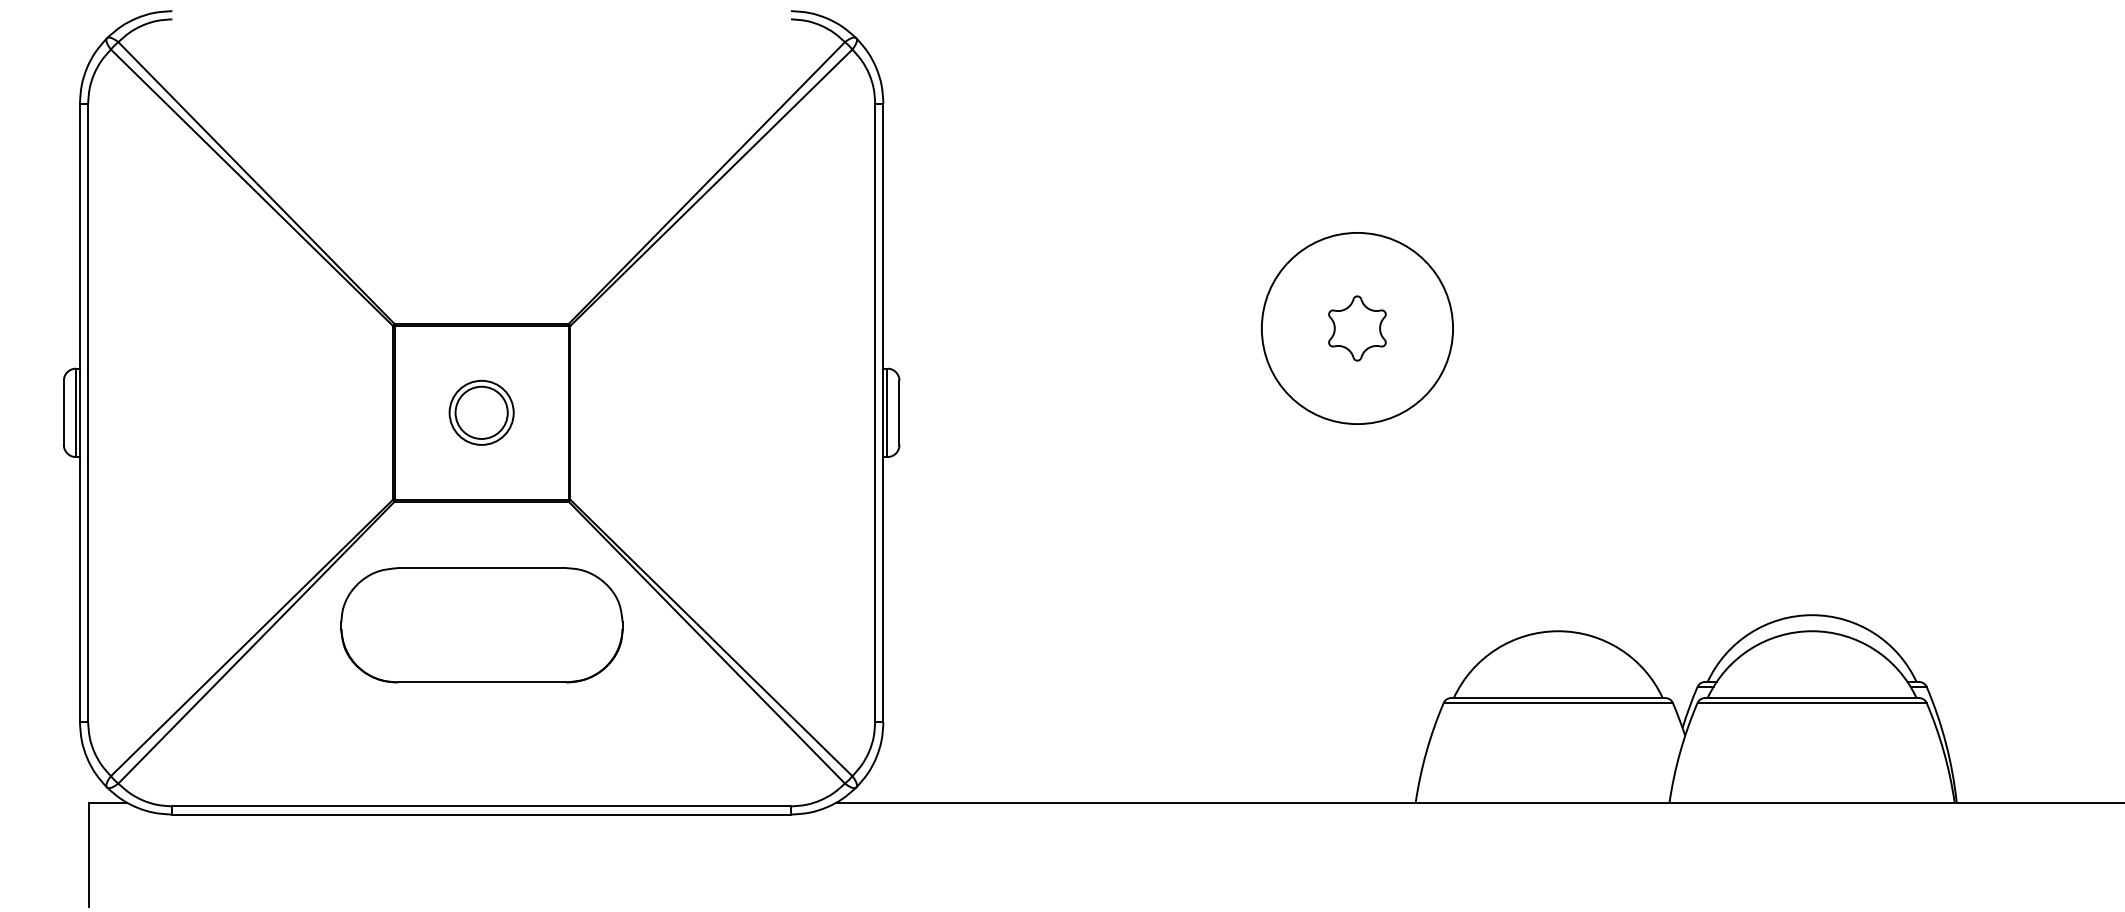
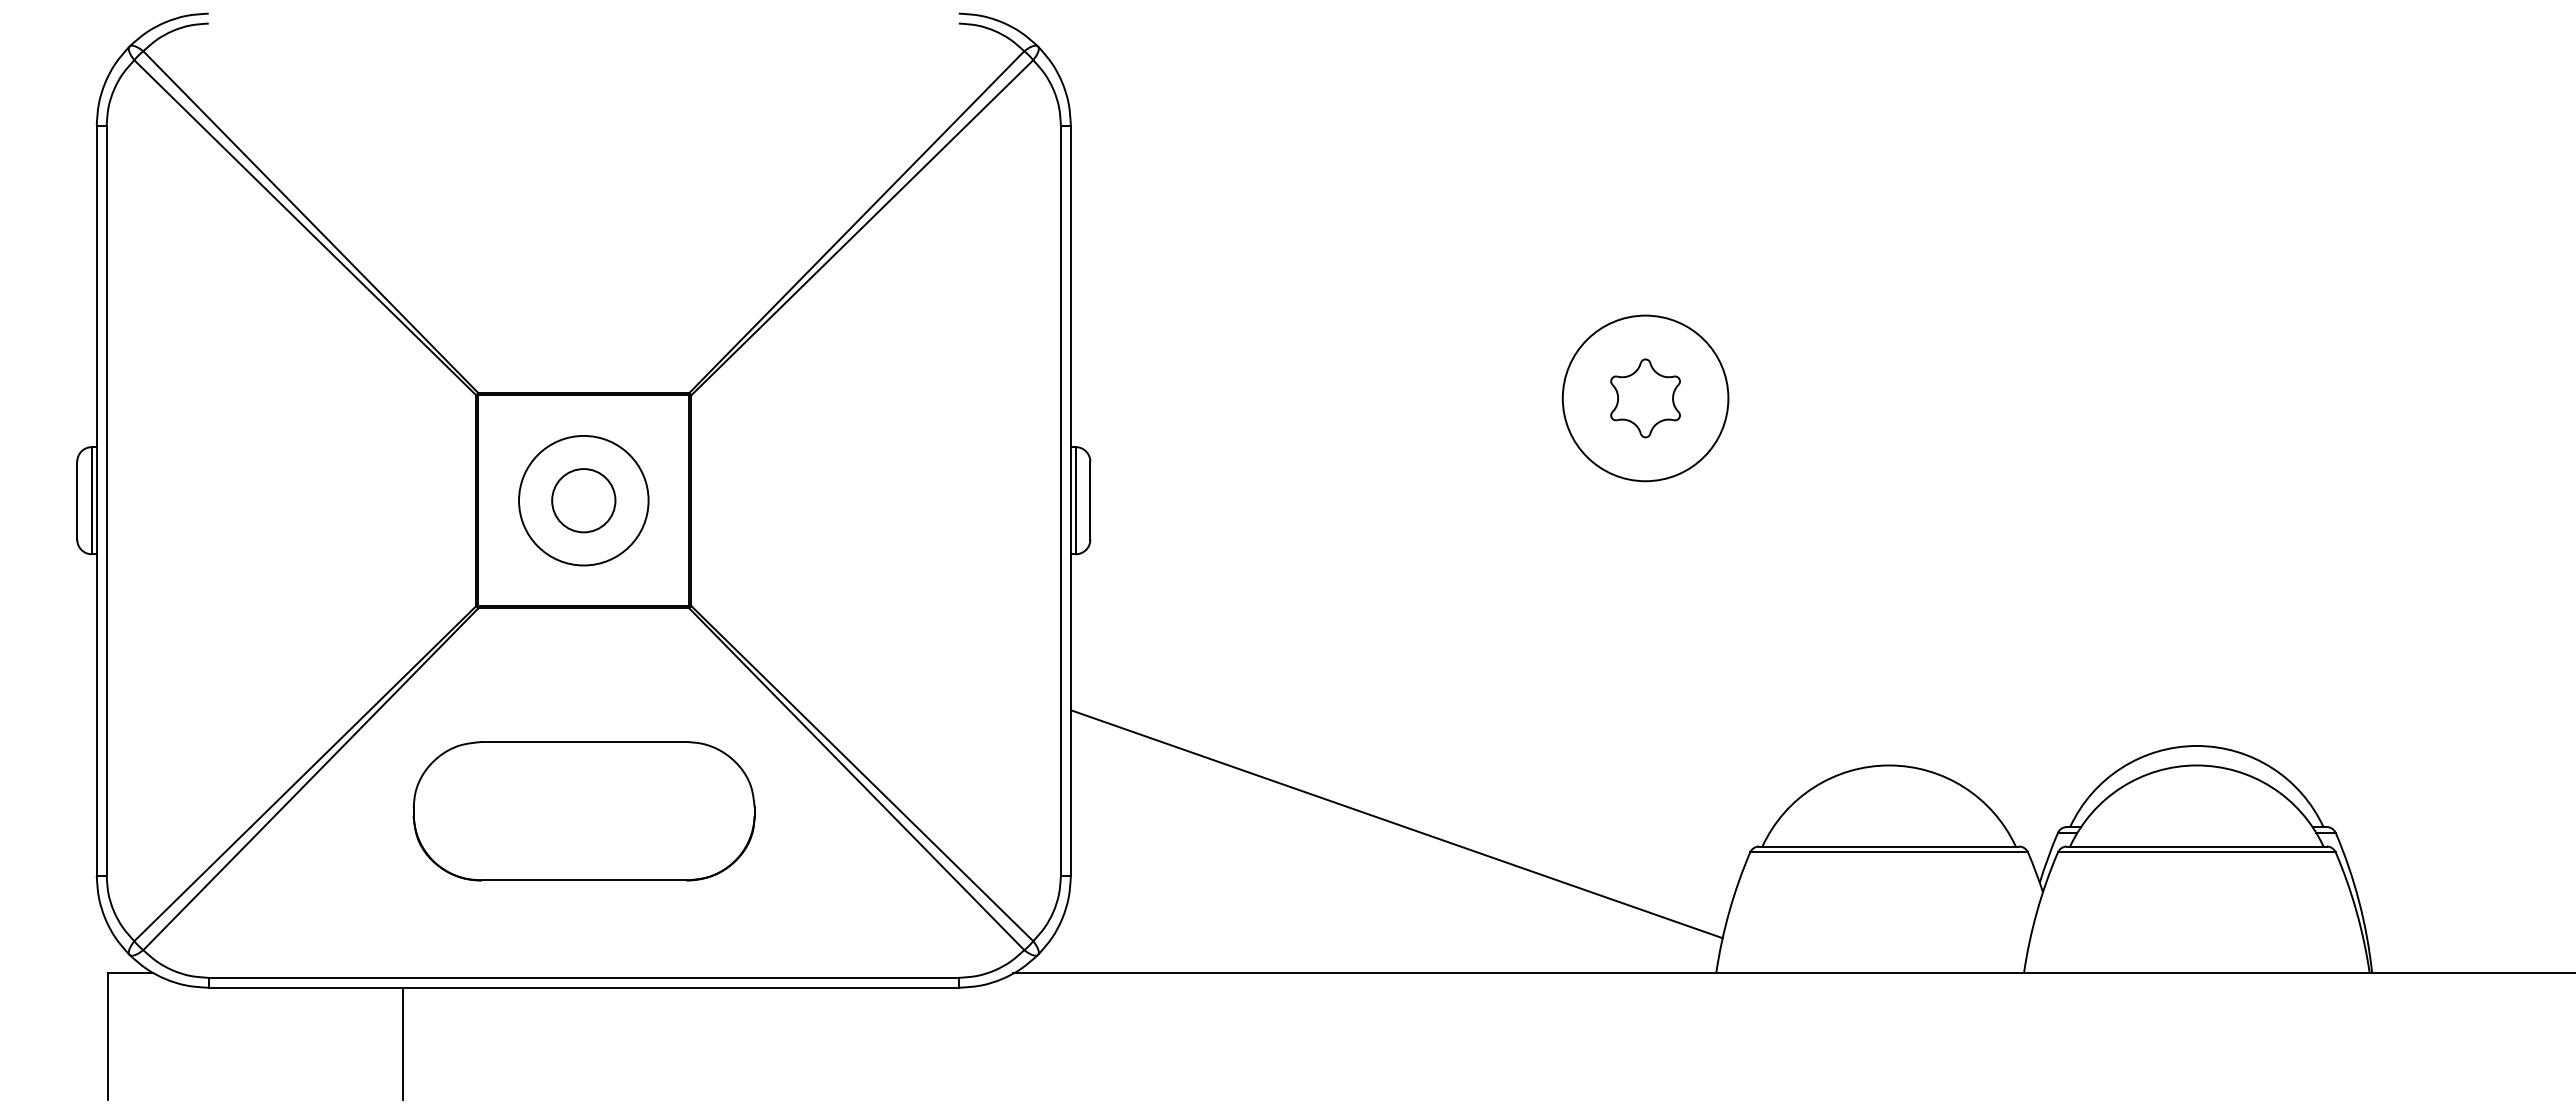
circle: (1357, 328) -> (1645, 398), size x0.71
circle: (481, 412) -> (583, 500), size x1.67
part: (481, 625) -> (583, 811), moved
line: (1151, 679) -> (1396, 824), added
line: (332, 860) -> (402, 1043), added

